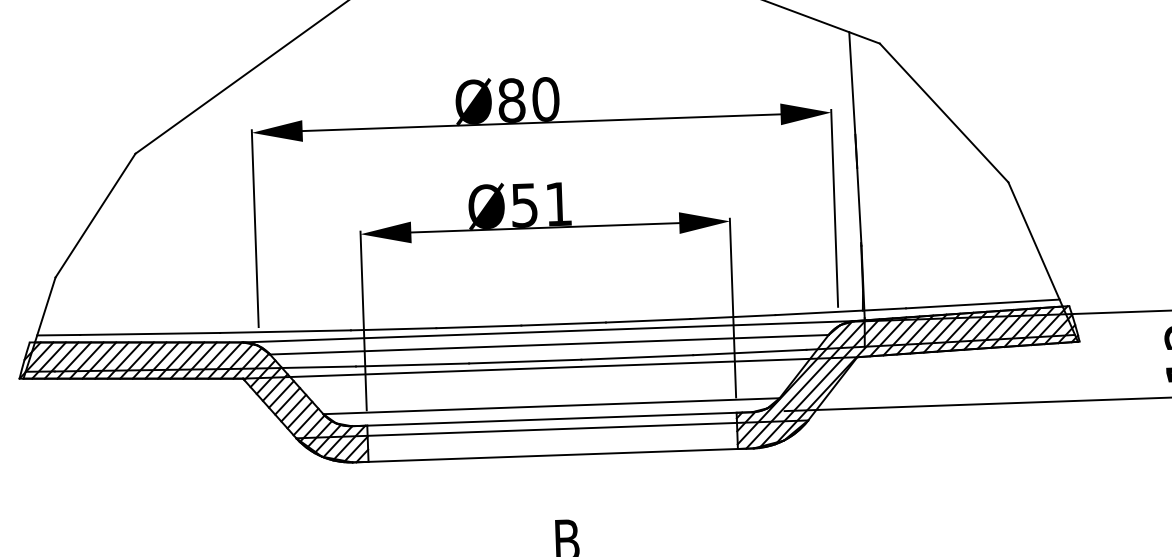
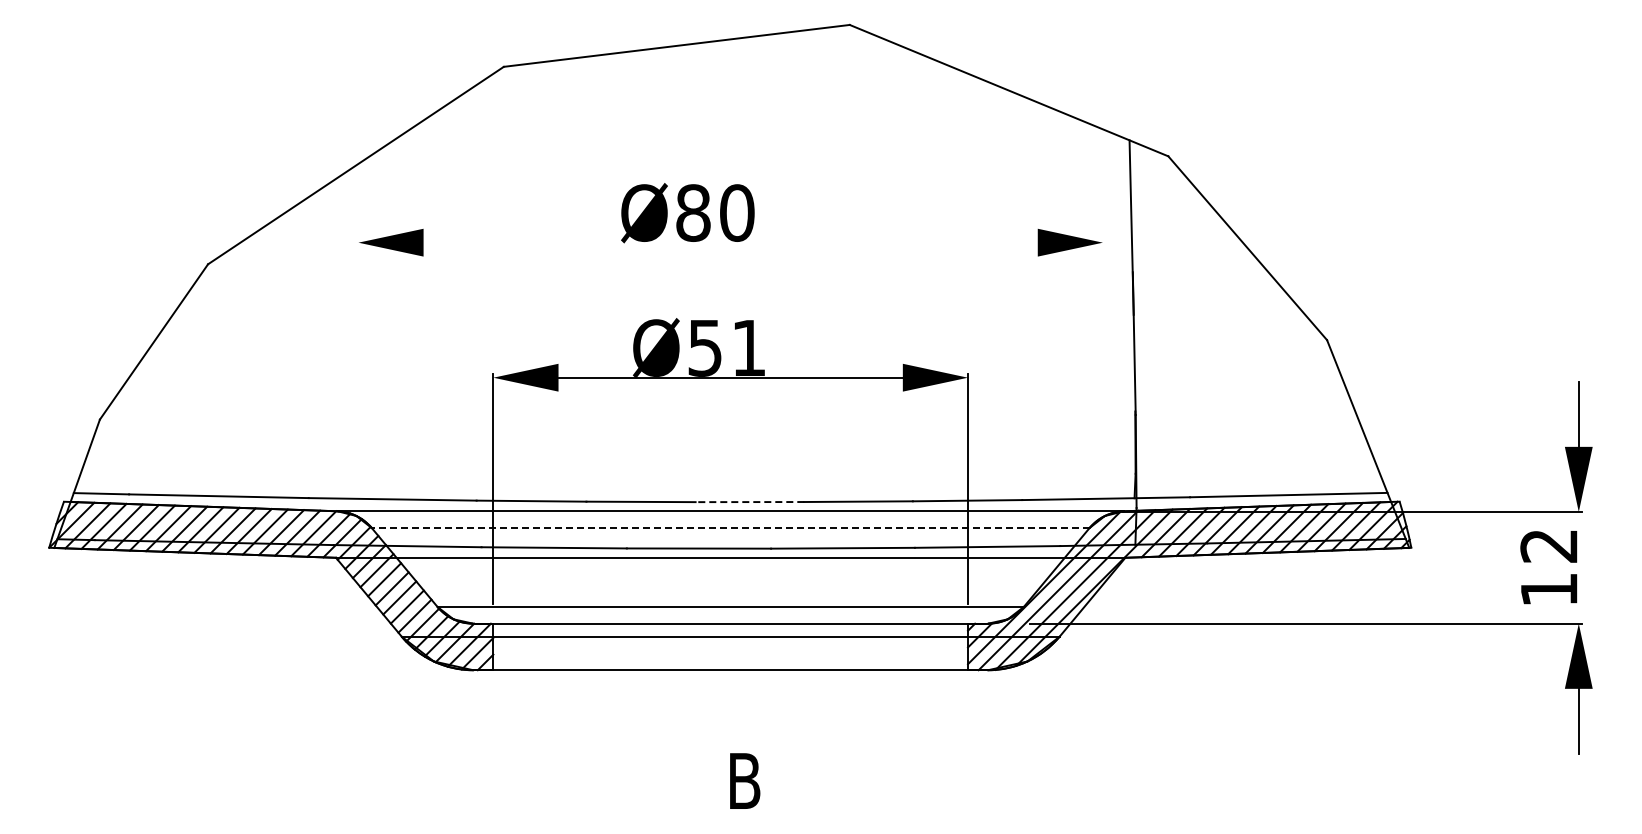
line: (541, 122) -> (730, 242), removed
line: (834, 208) -> (1102, 365), removed
line: (255, 228) -> (358, 365), removed
line: (563, 324) -> (749, 502), solid -> dashed
line: (549, 345) -> (730, 528), solid -> dashed

